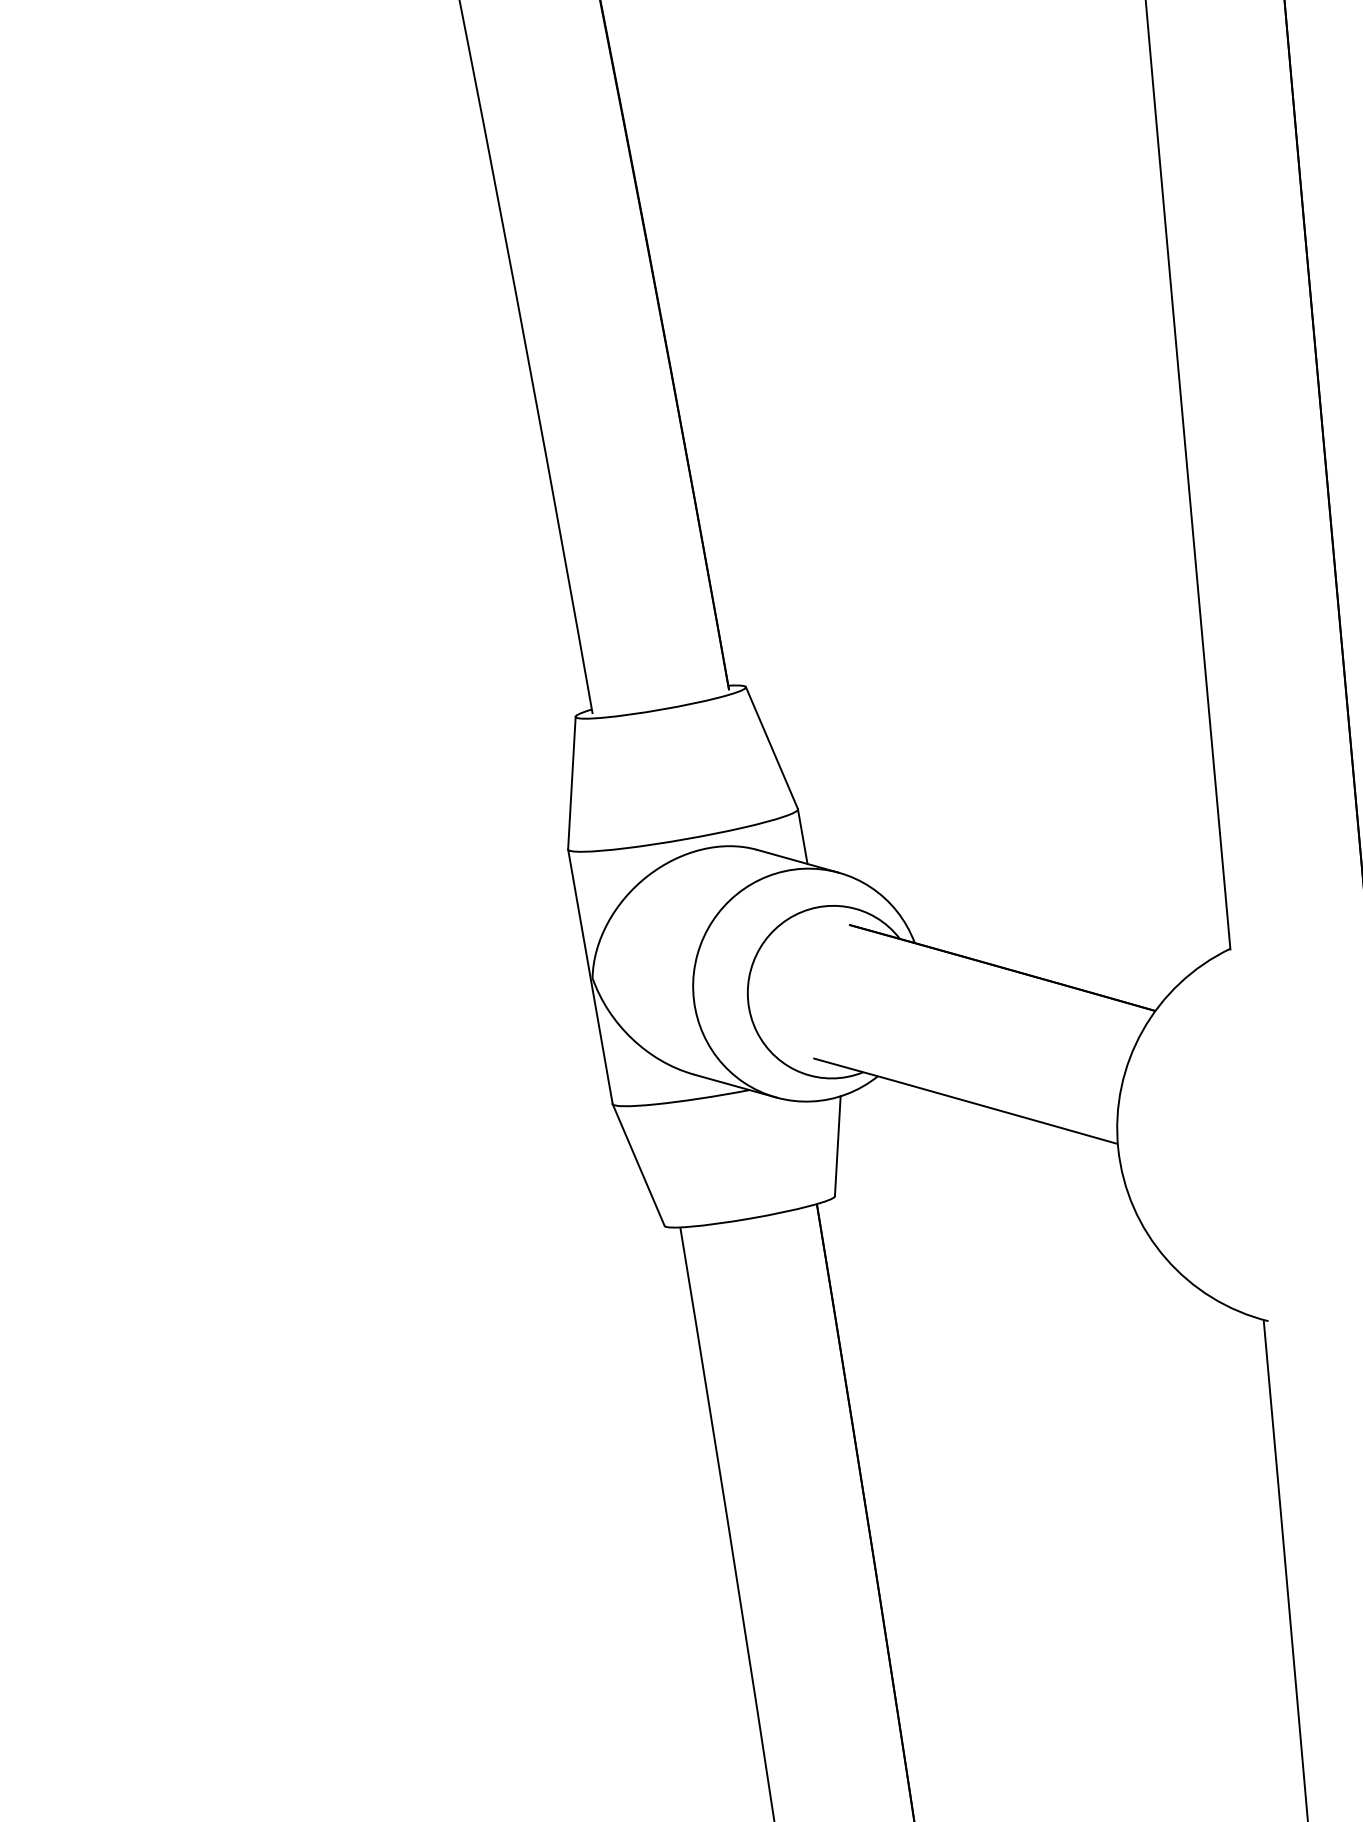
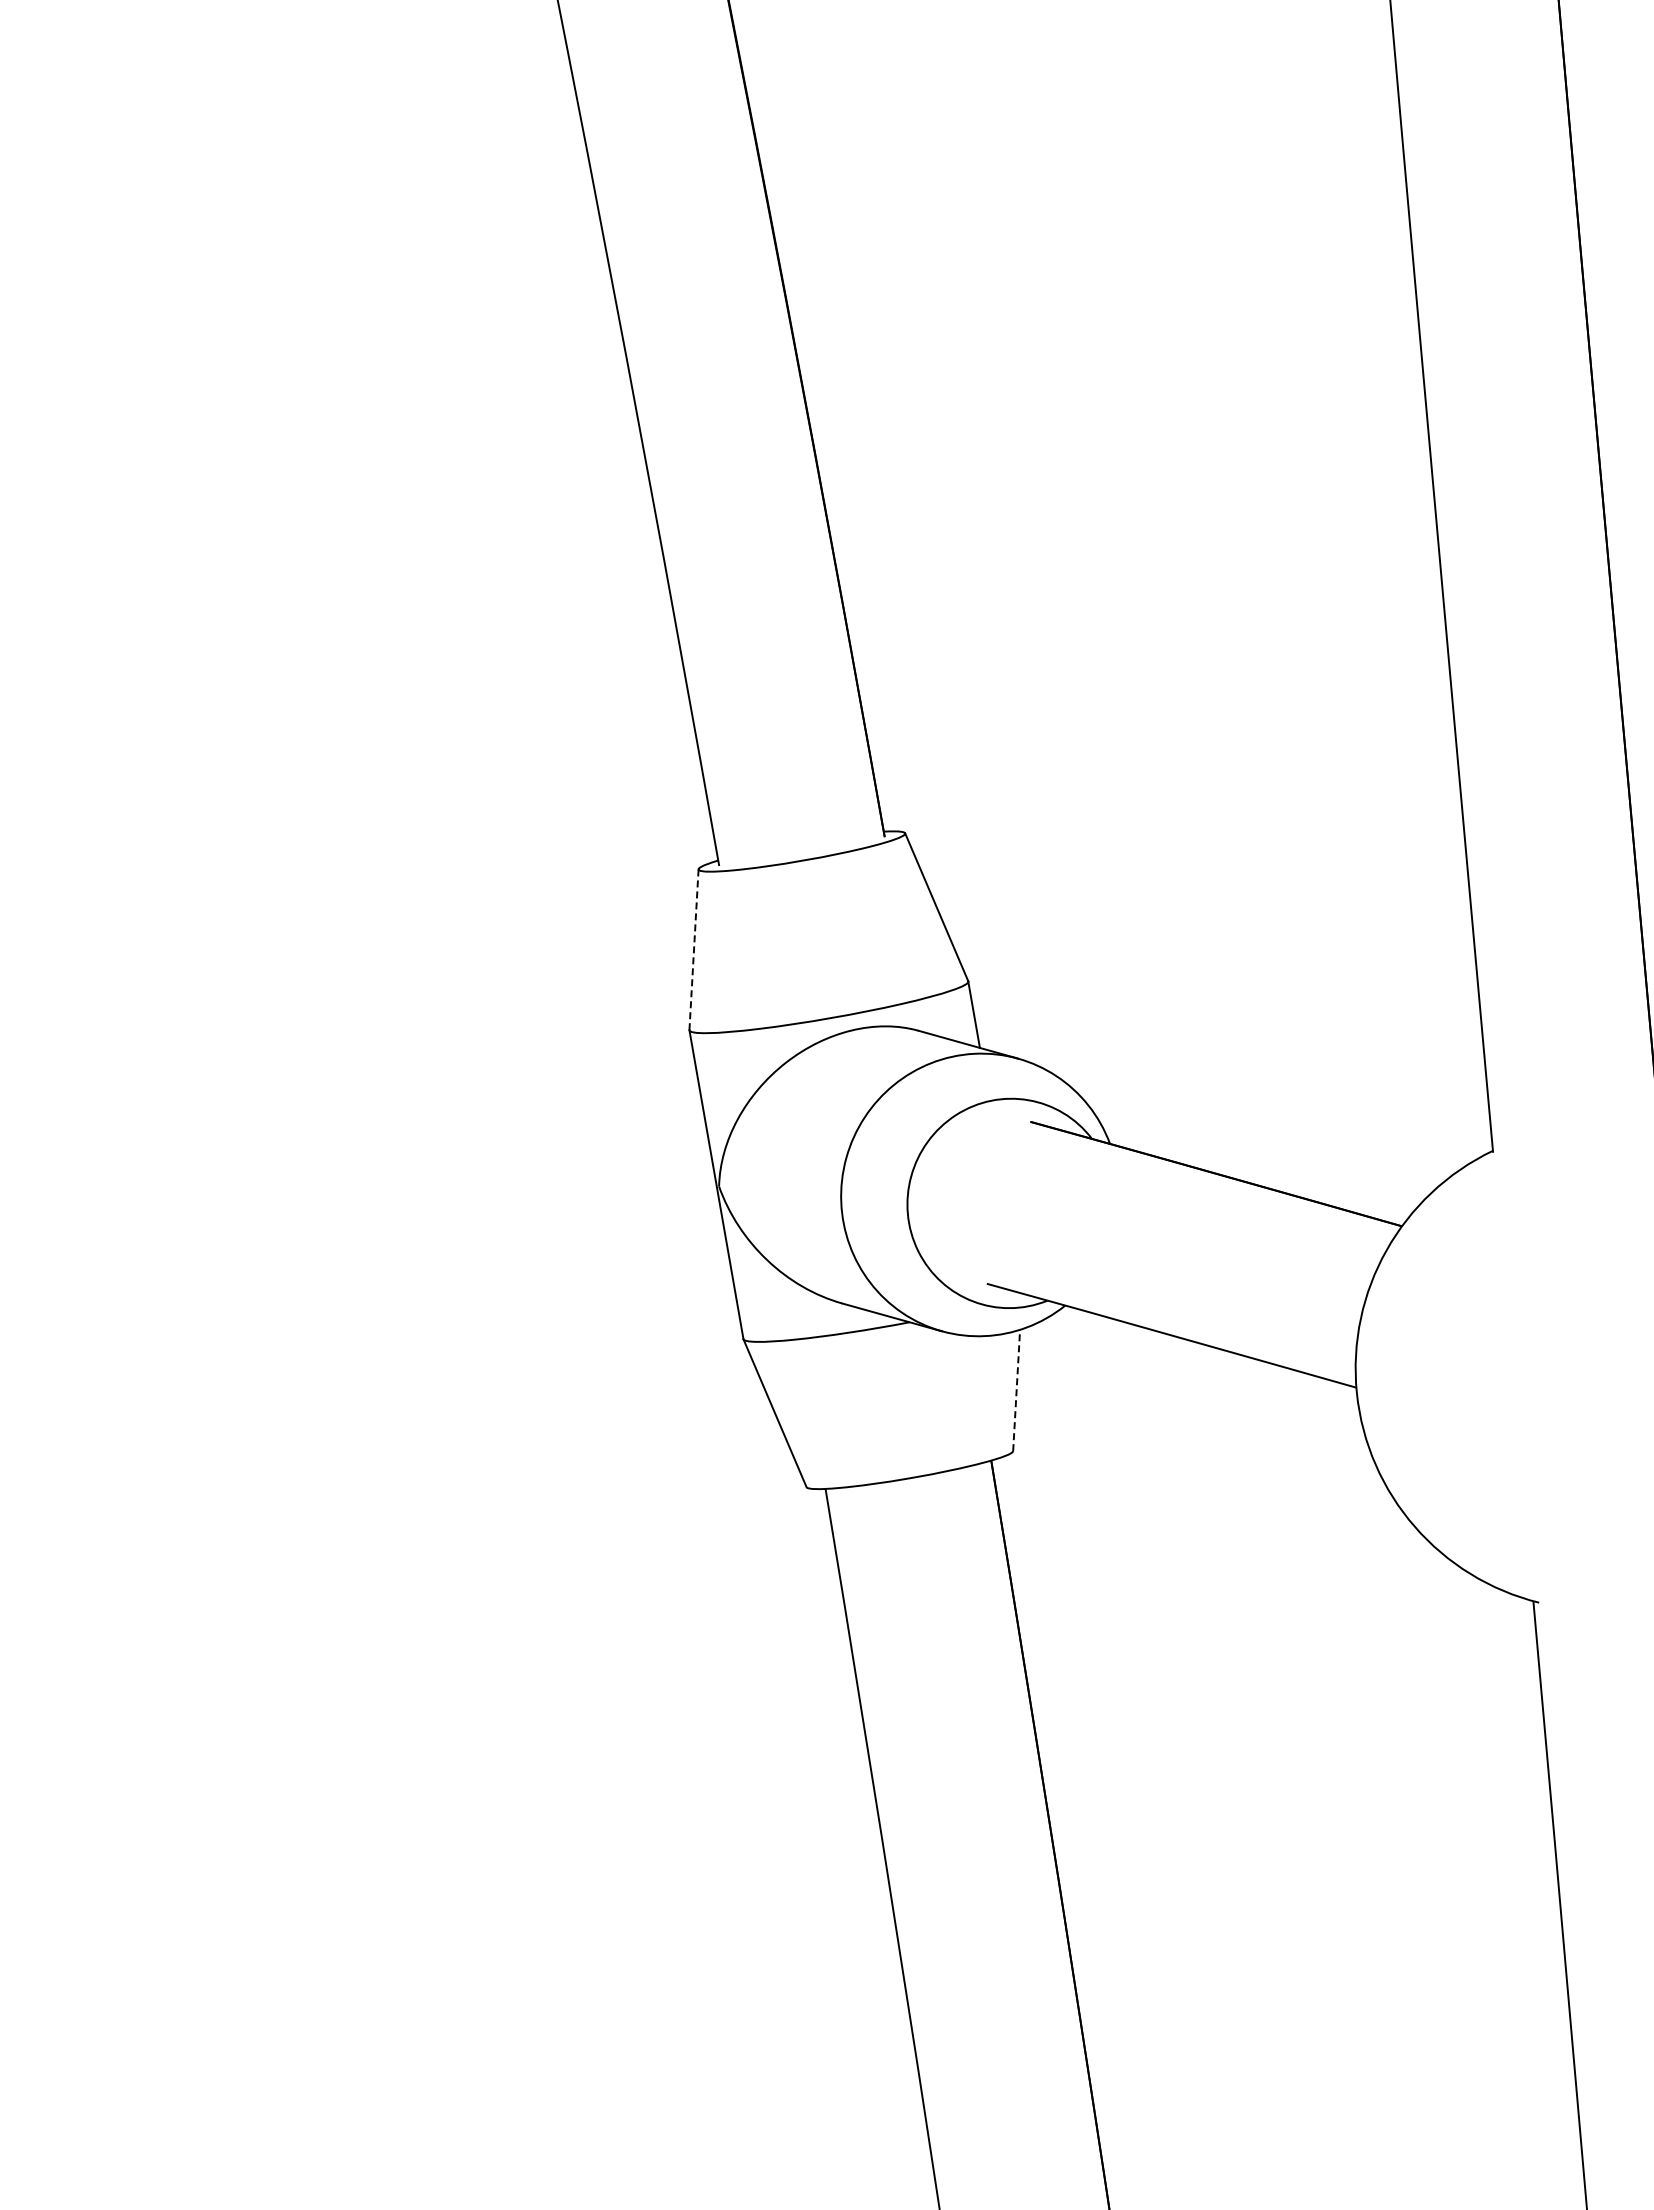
line: (571, 783) -> (693, 950), solid -> dashed
line: (837, 1146) -> (1016, 1390), solid -> dashed

